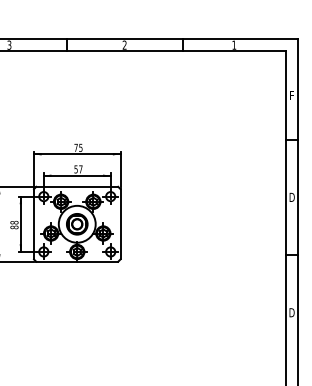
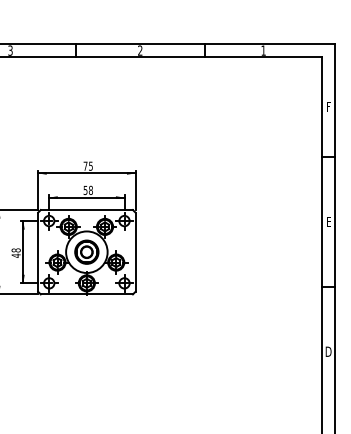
text: (80, 168) -> (90, 189), 57 -> 58
text: (291, 196) -> (328, 221), D -> E
text: (13, 227) -> (15, 255), 88 -> 48

